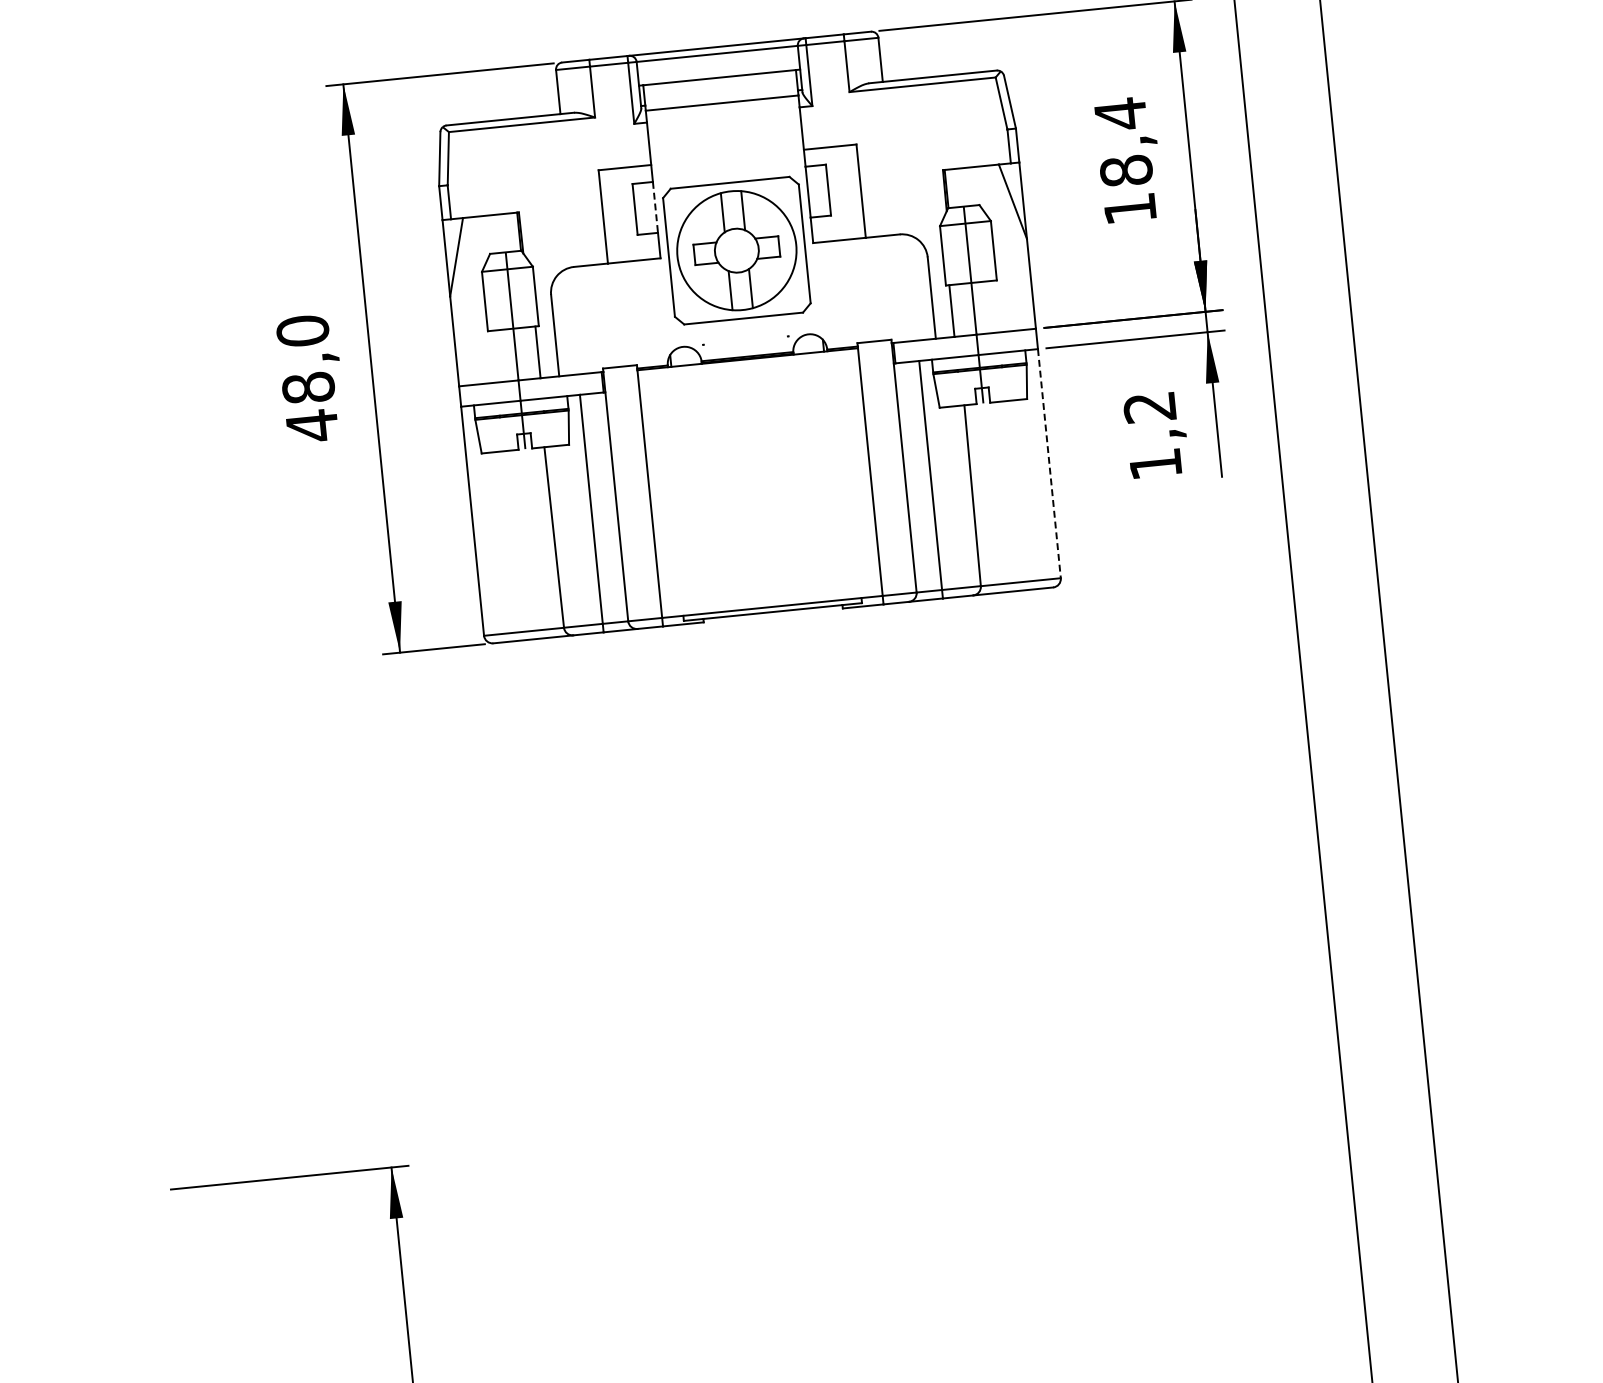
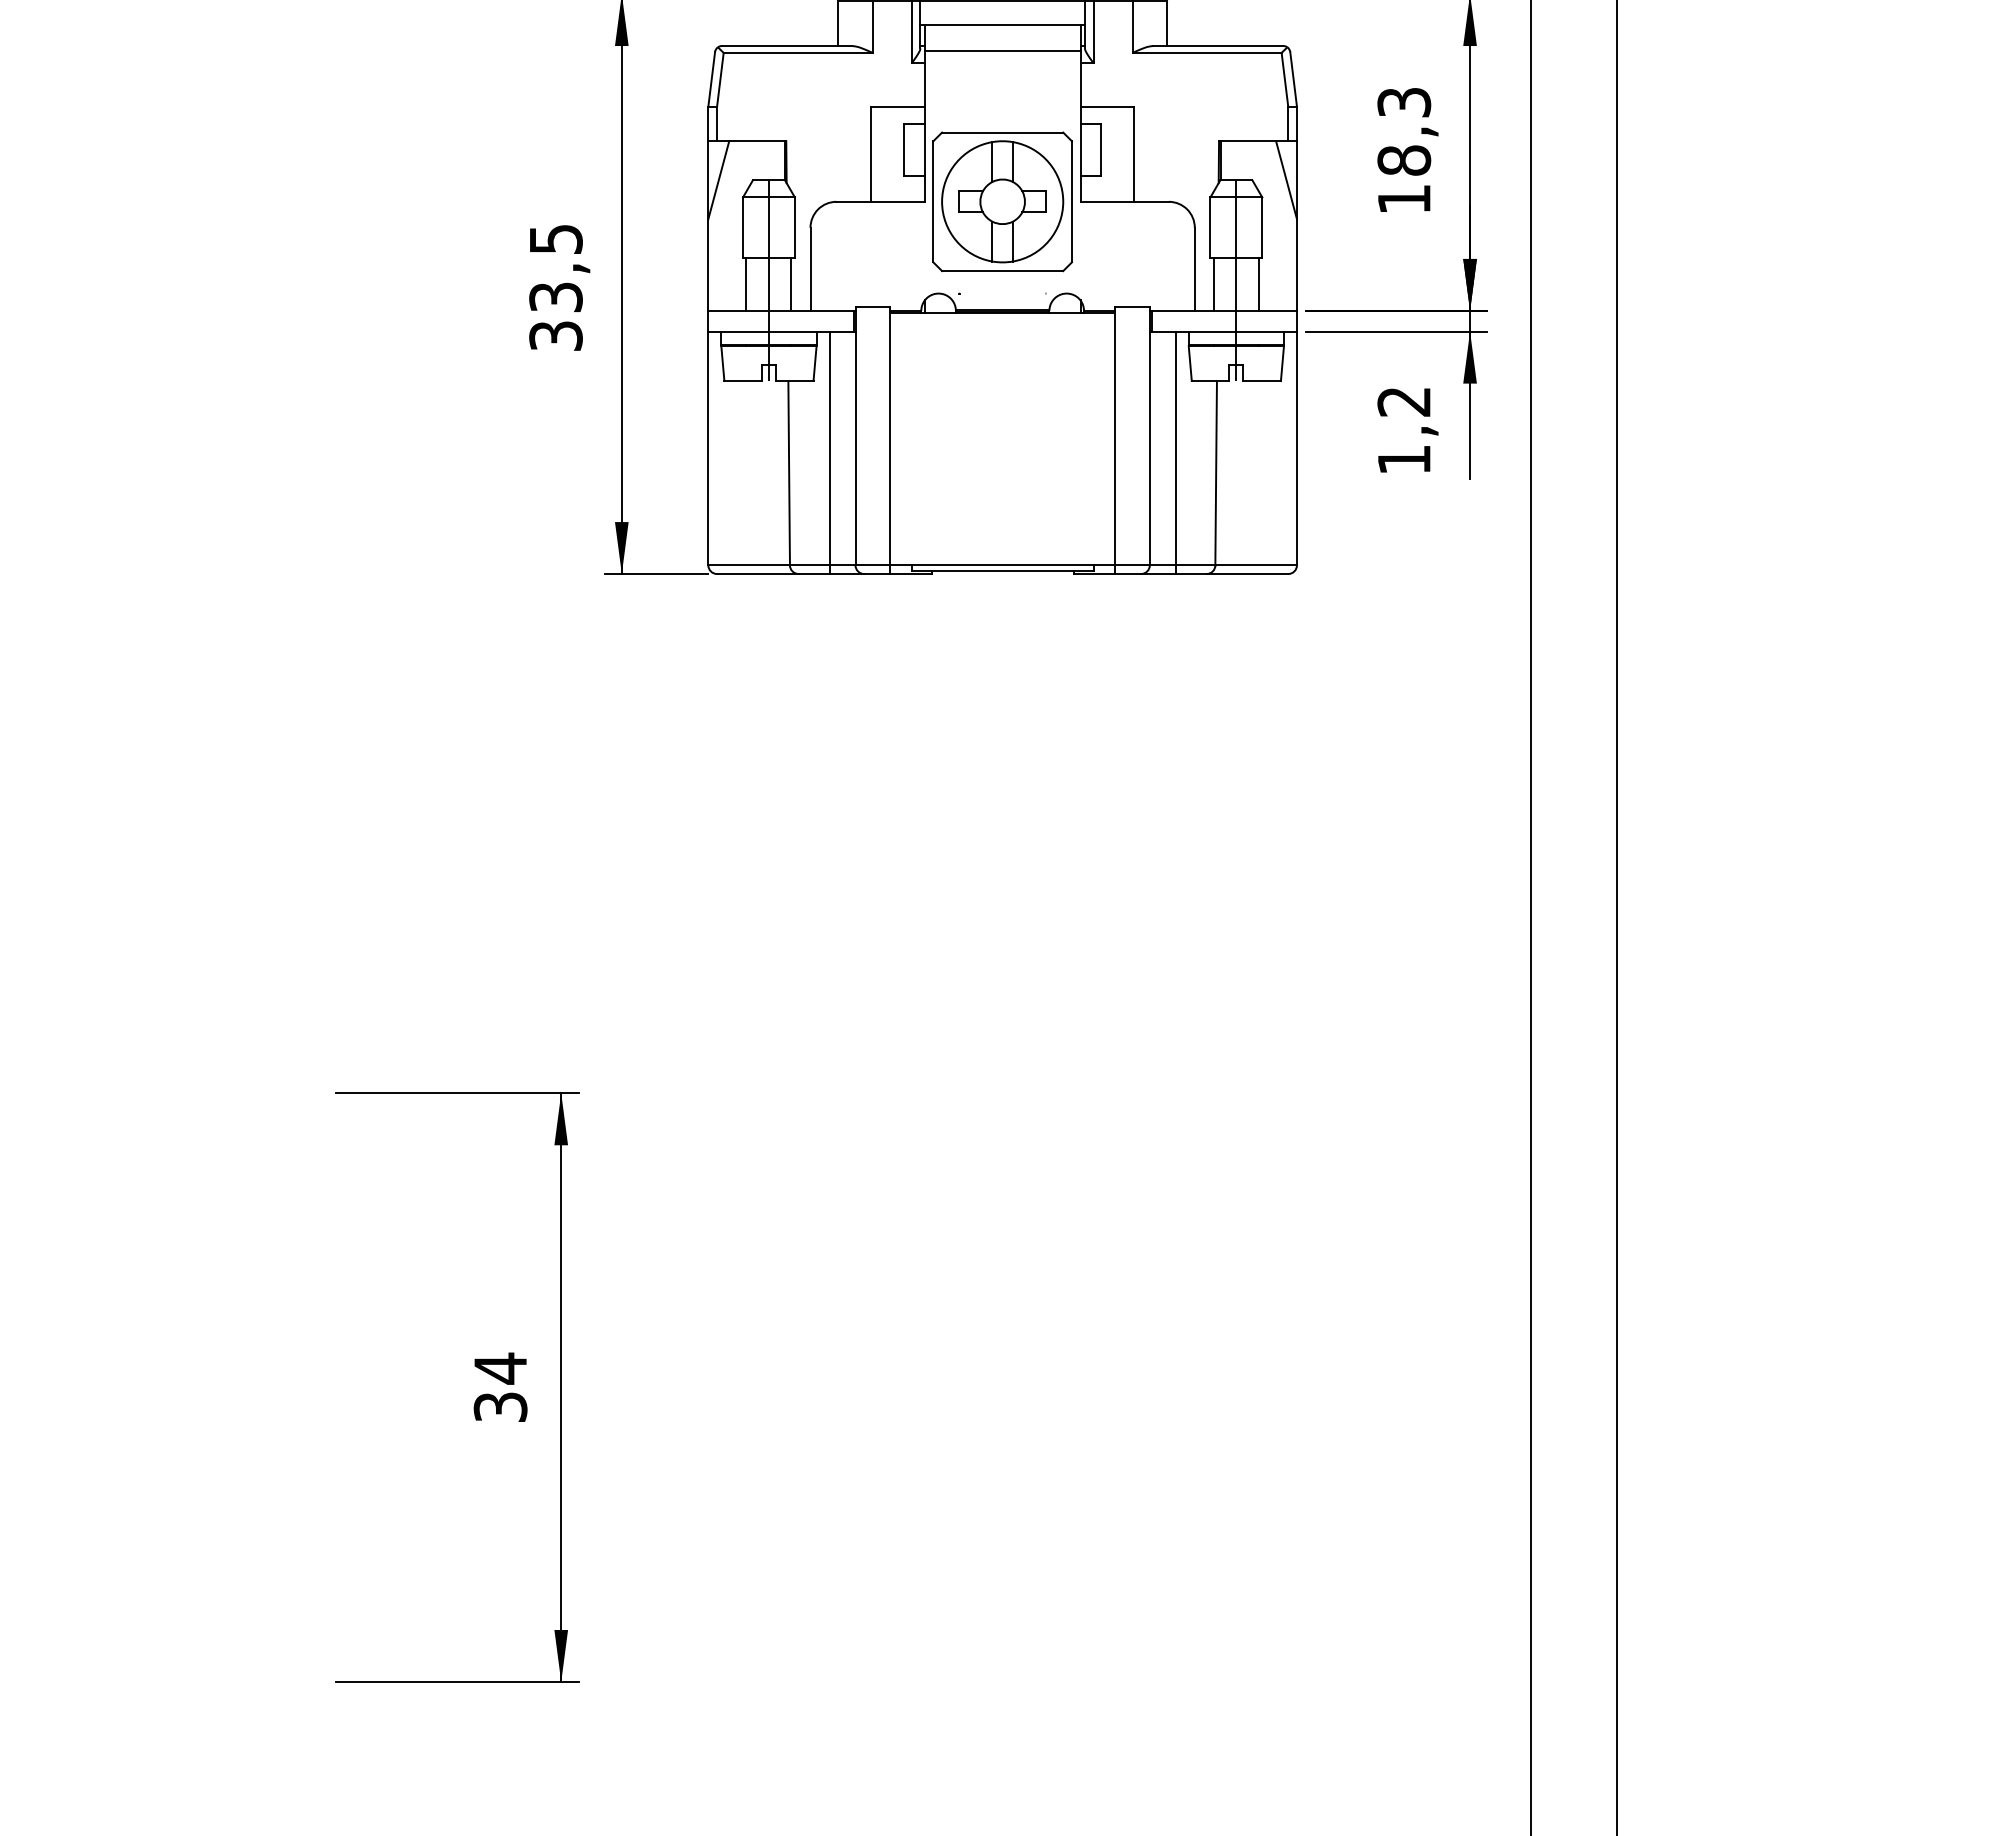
text: (1120, 114) -> (1404, 102), 18,4 -> 18,3
line: (655, 207) -> (924, 149), dashed -> solid
line: (995, 306) -> (1258, 284), added
line: (493, 356) -> (746, 284), added
text: (307, 379) -> (555, 288), 48,0 -> 33,5
line: (1048, 463) -> (1296, 448), dashed -> solid

